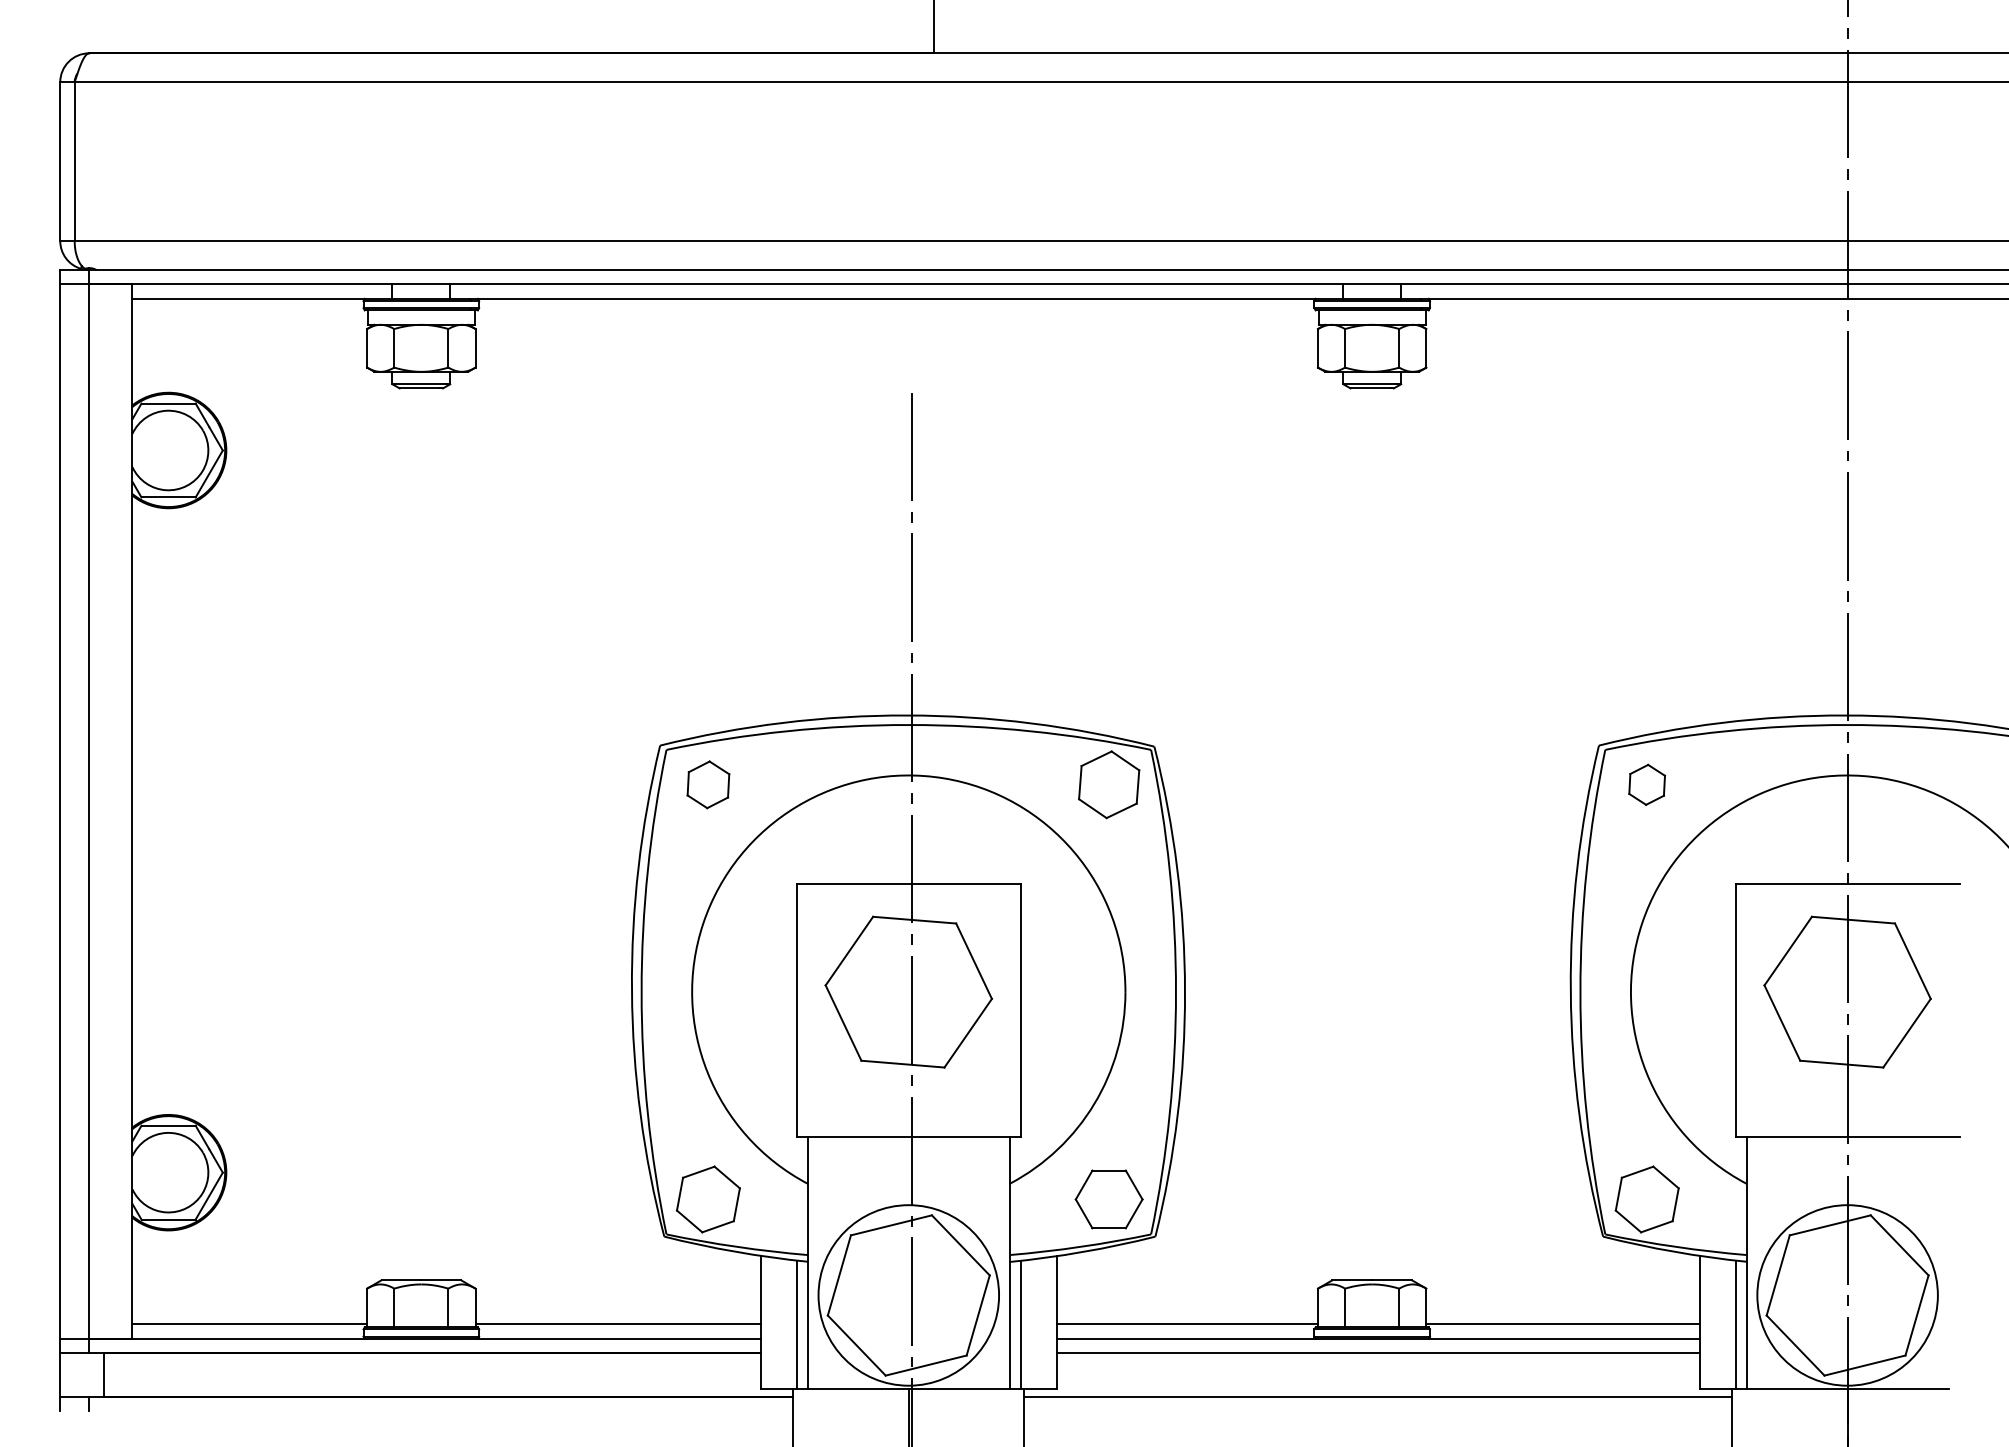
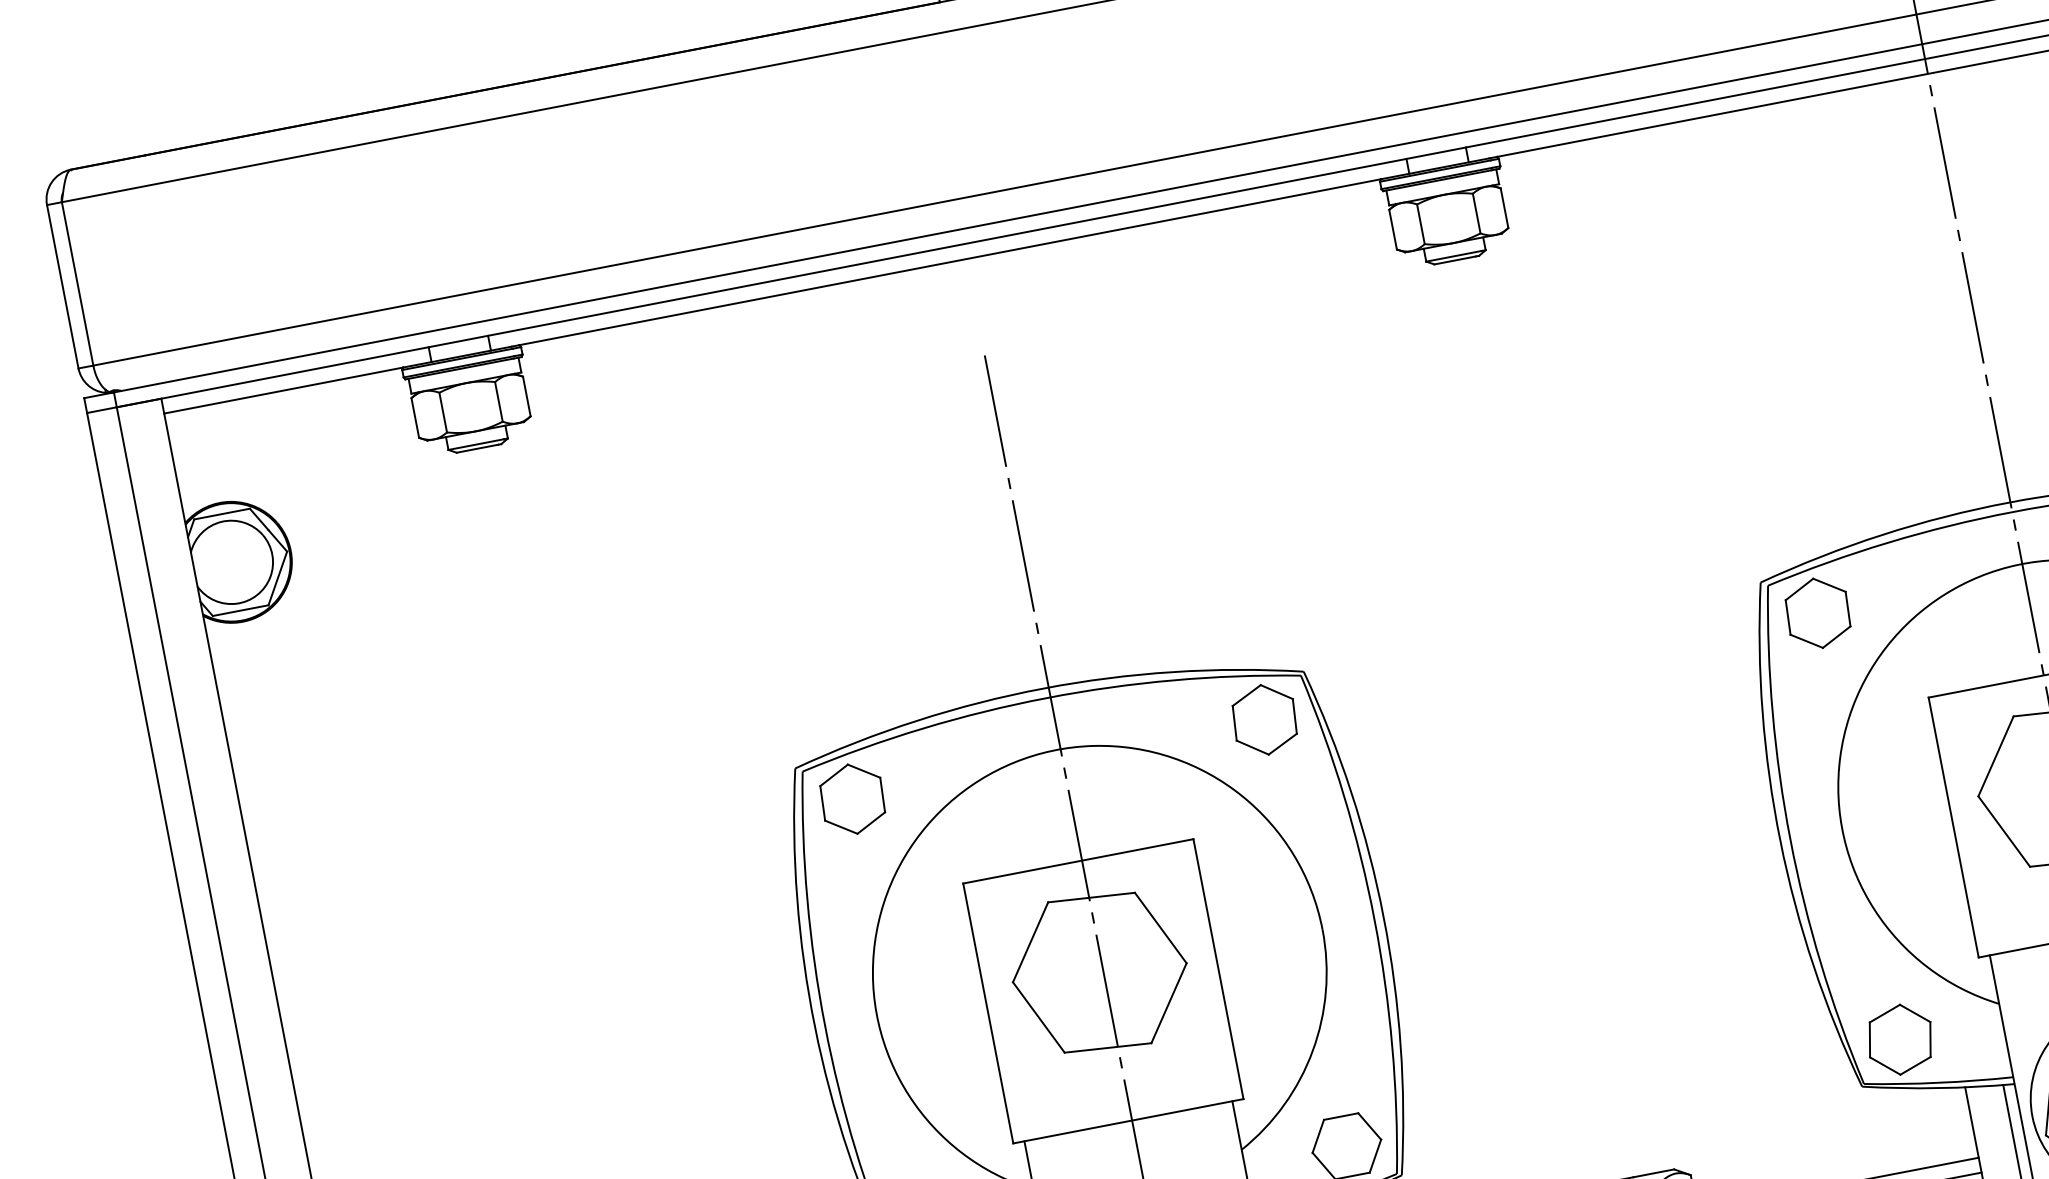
part: (708, 784) -> (852, 798), size x1.43
part: (1646, 784) -> (1817, 613), size x1.67

